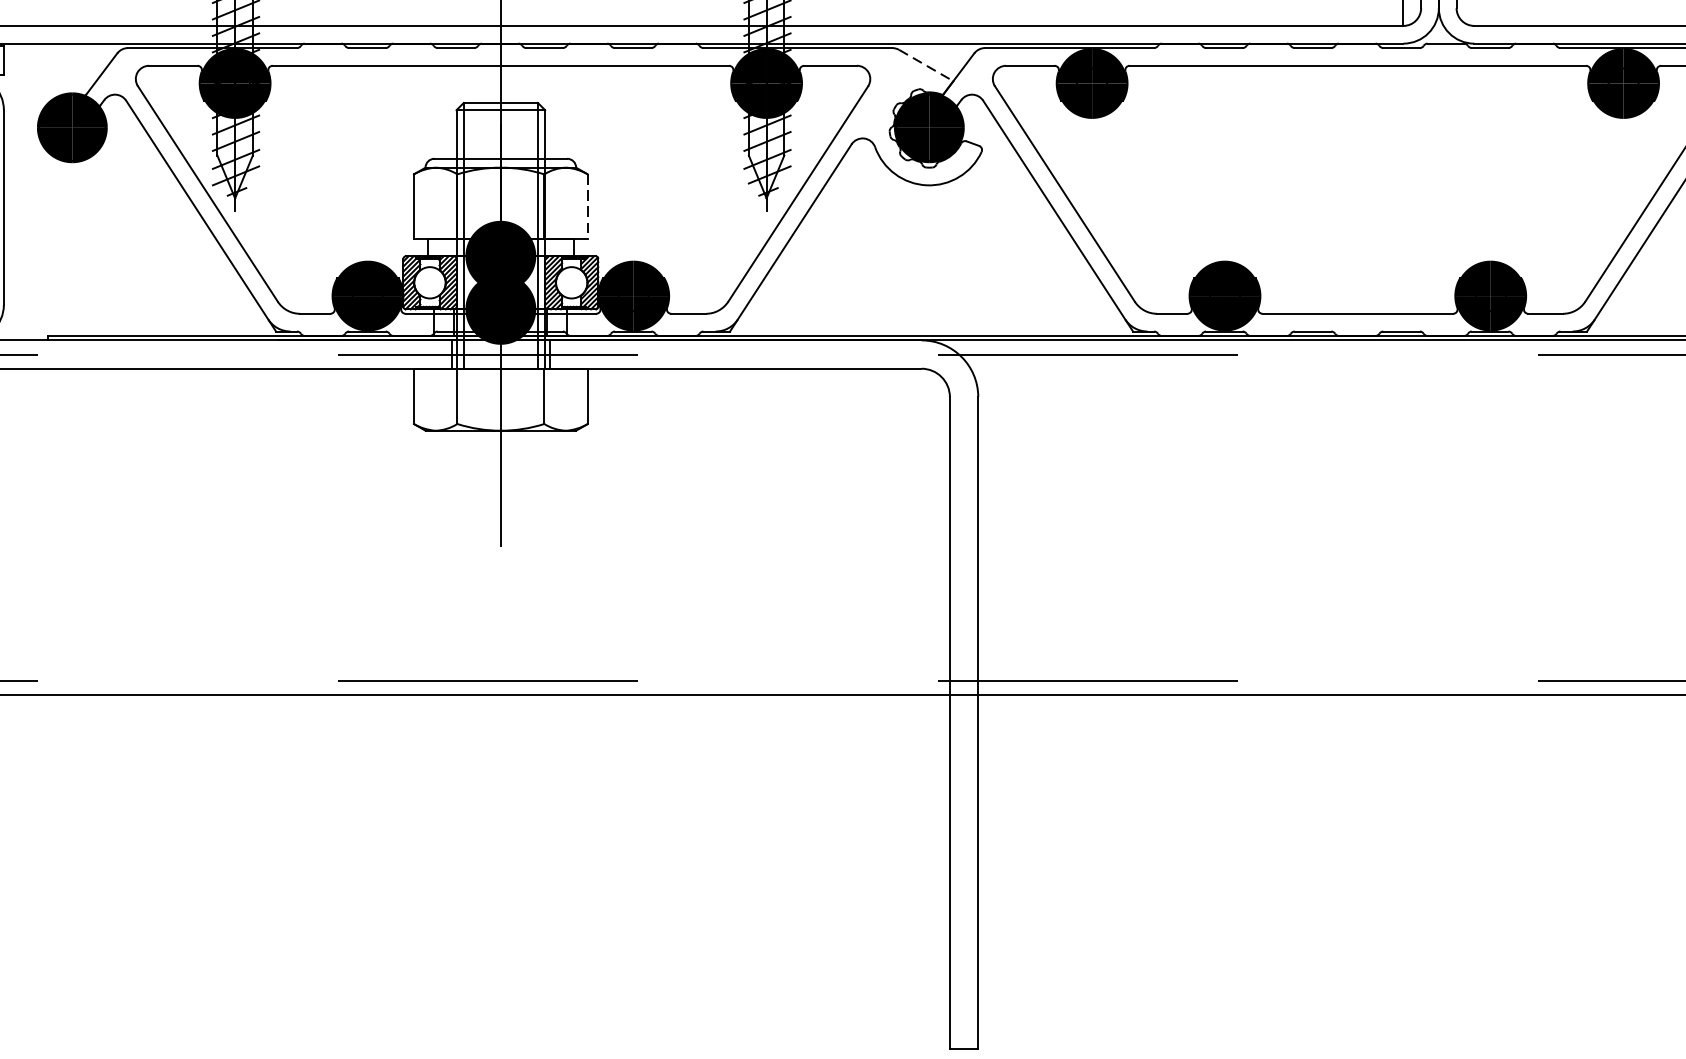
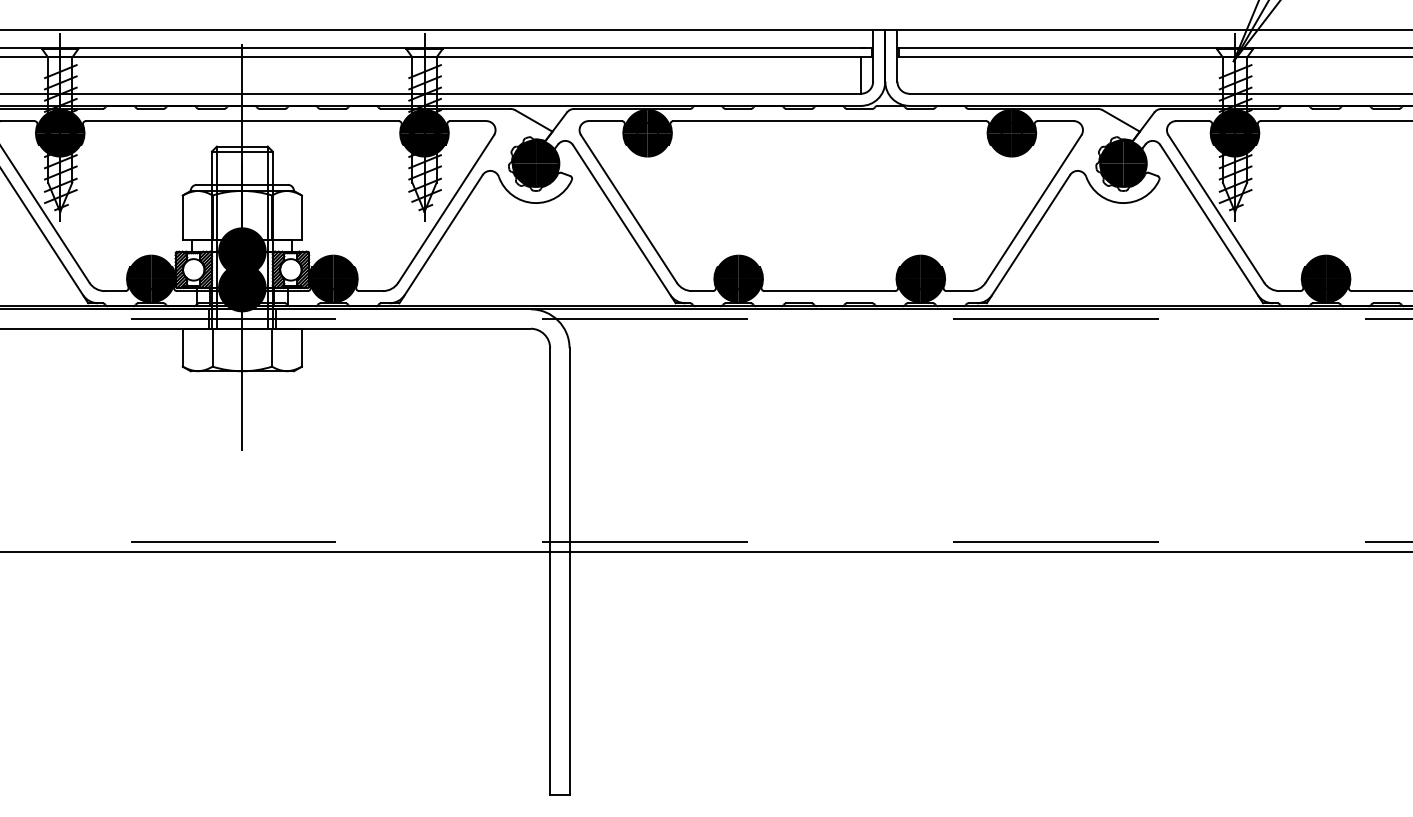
line: (927, 66) -> (534, 121), dashed -> solid
line: (587, 206) -> (301, 217), dashed -> solid

